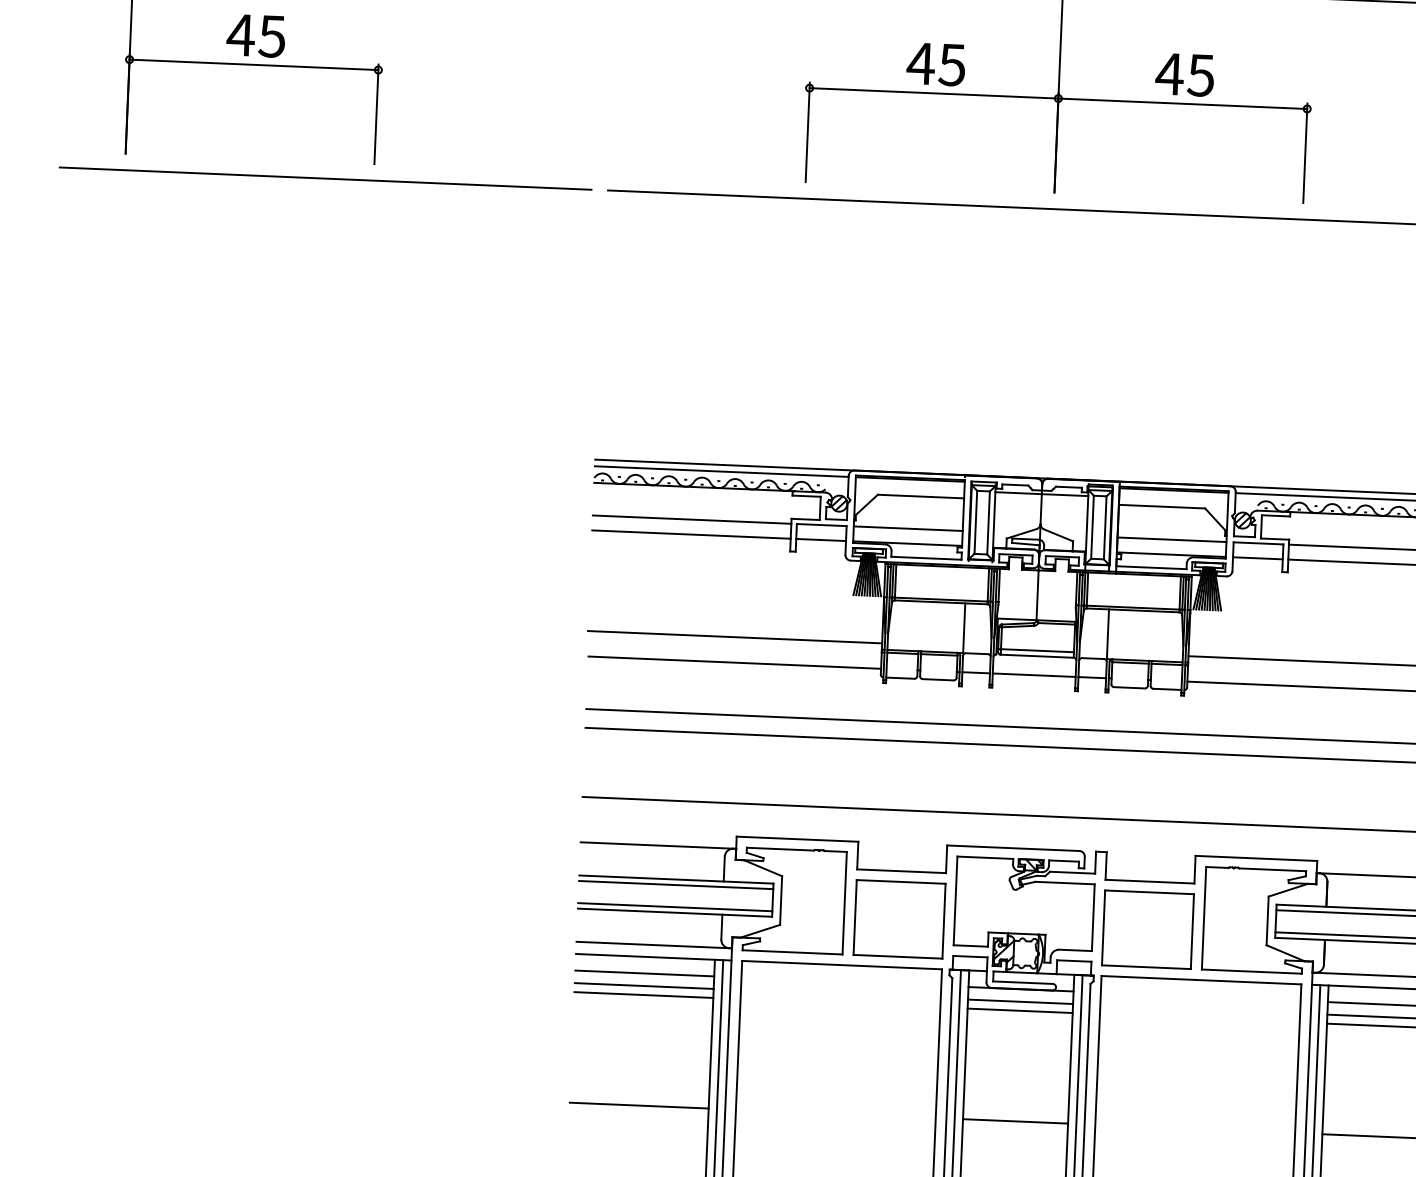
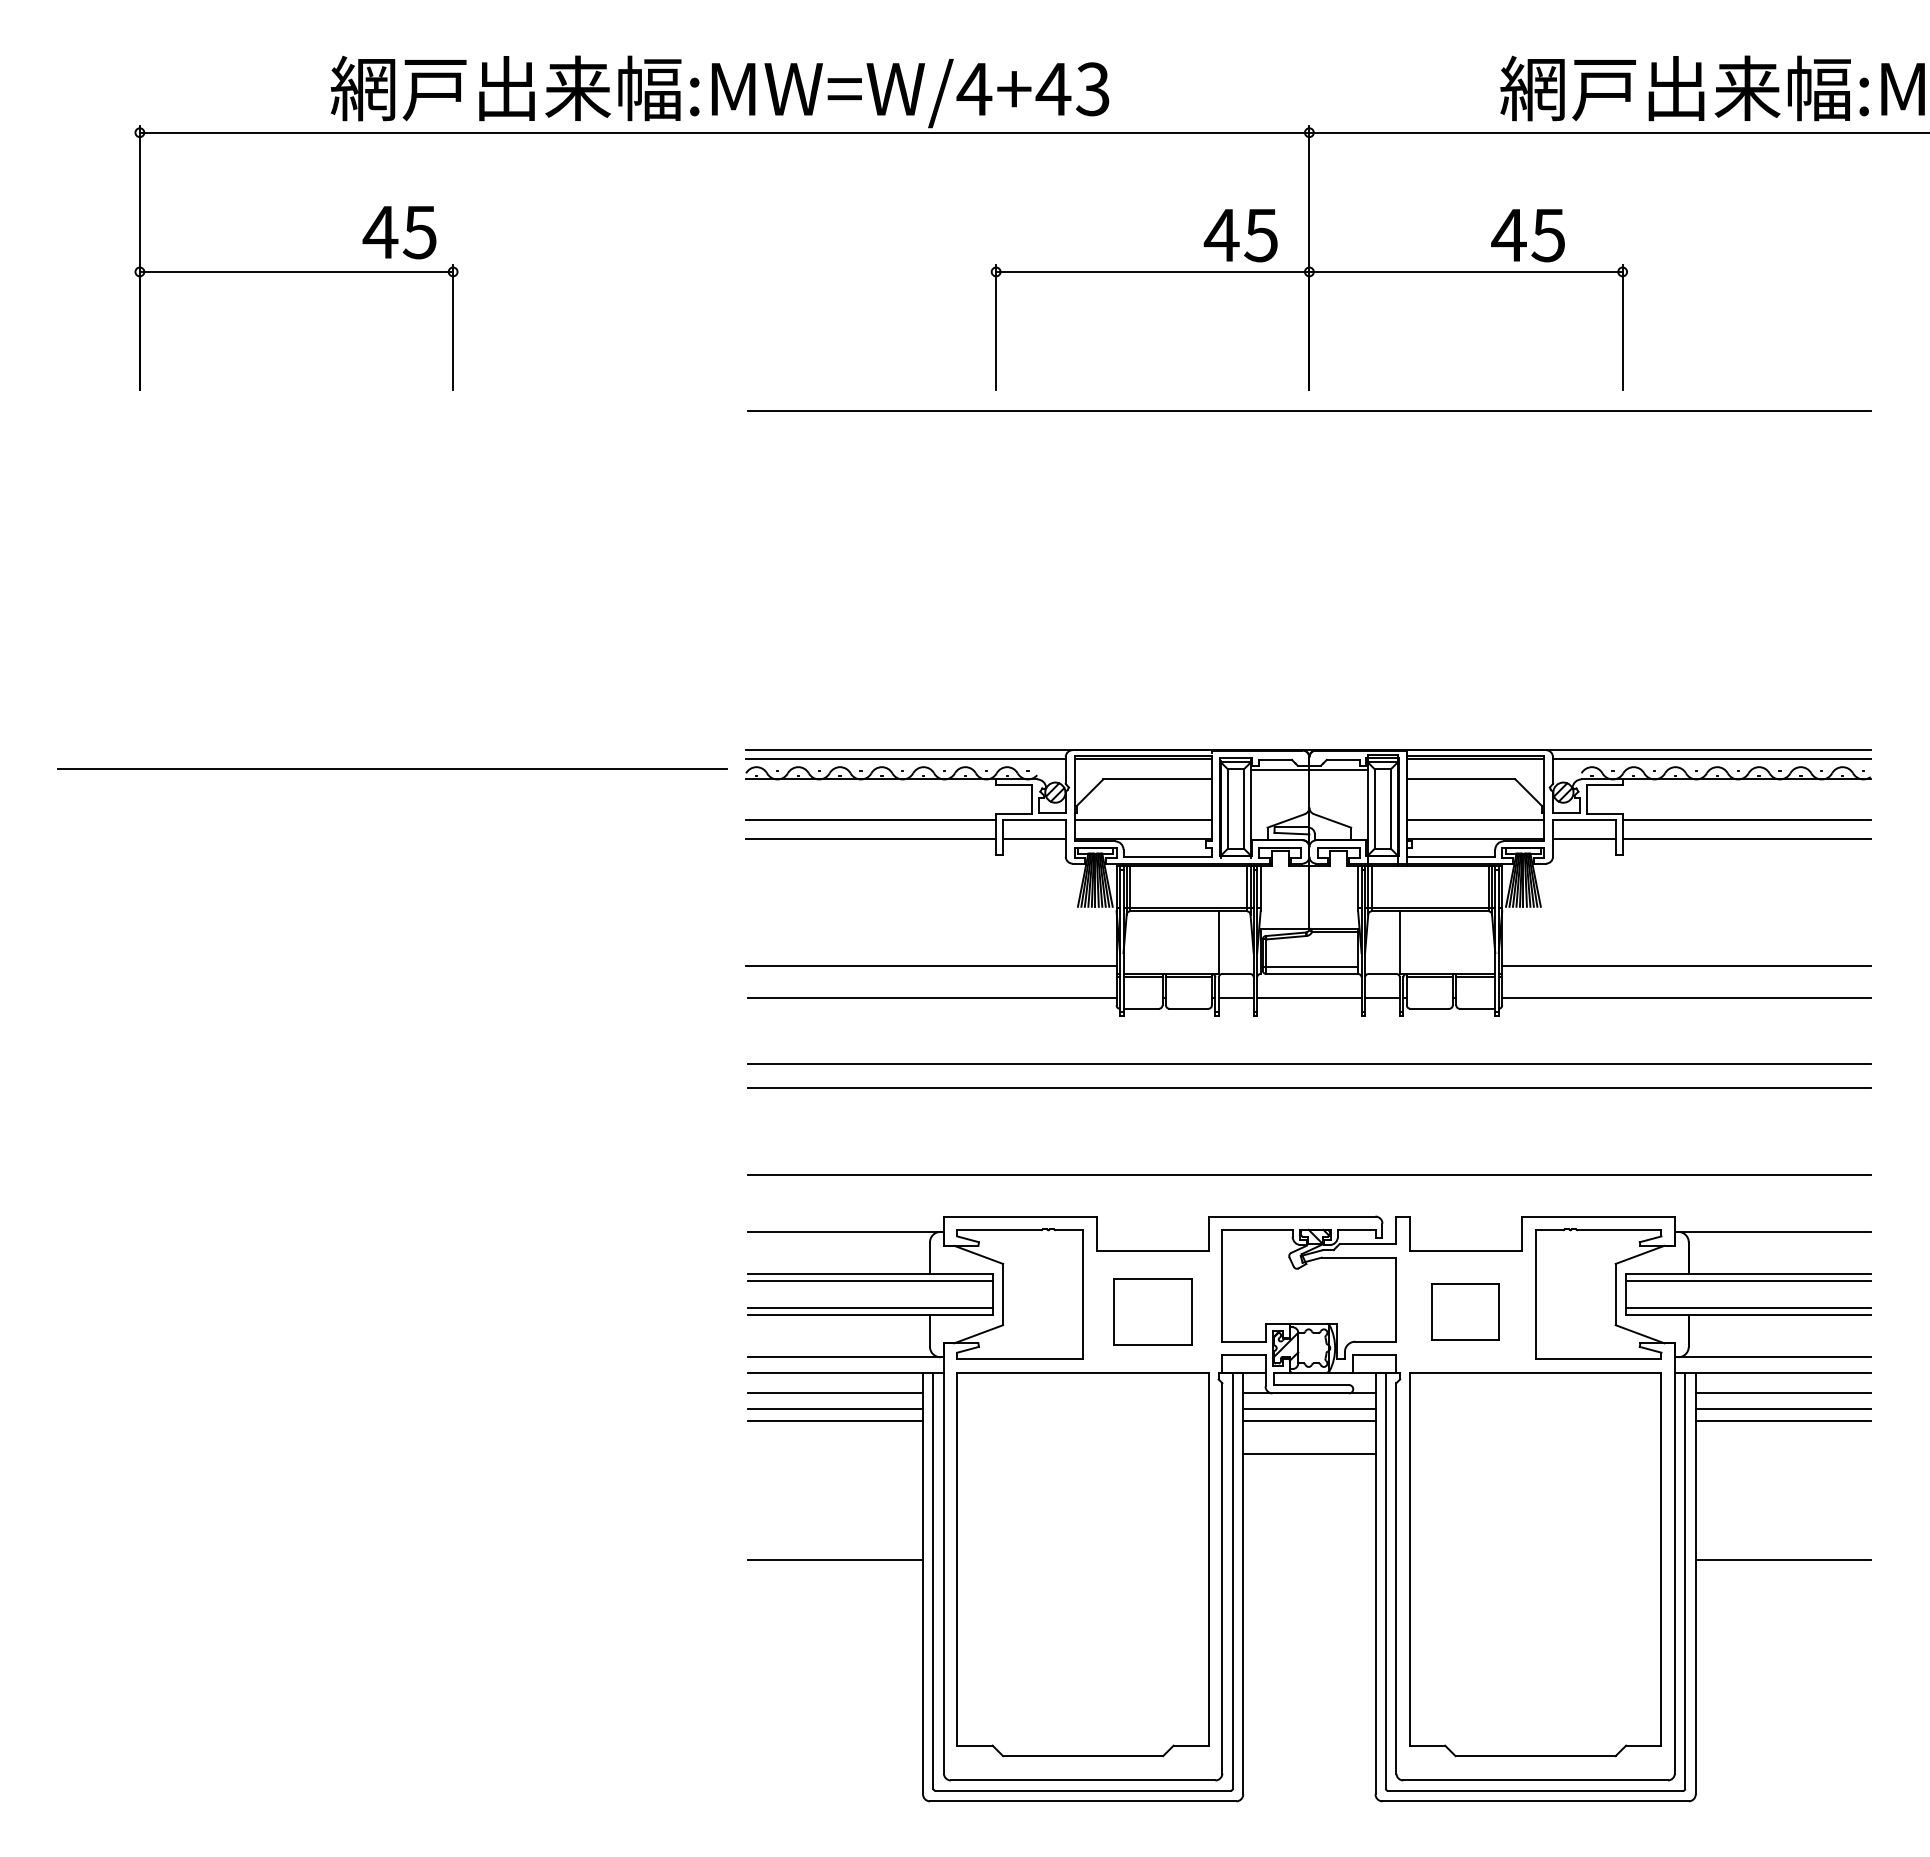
text: (255, 35) -> (399, 232), moved
text: (935, 64) -> (1240, 235), moved
text: (1184, 74) -> (1527, 235), moved
line: (325, 178) -> (392, 768), moved
part: (899, 918) -> (1152, 1311), size x0.7
part: (1147, 929) -> (1465, 1311), size x0.6
line: (1015, 1121) -> (1309, 1453), moved

